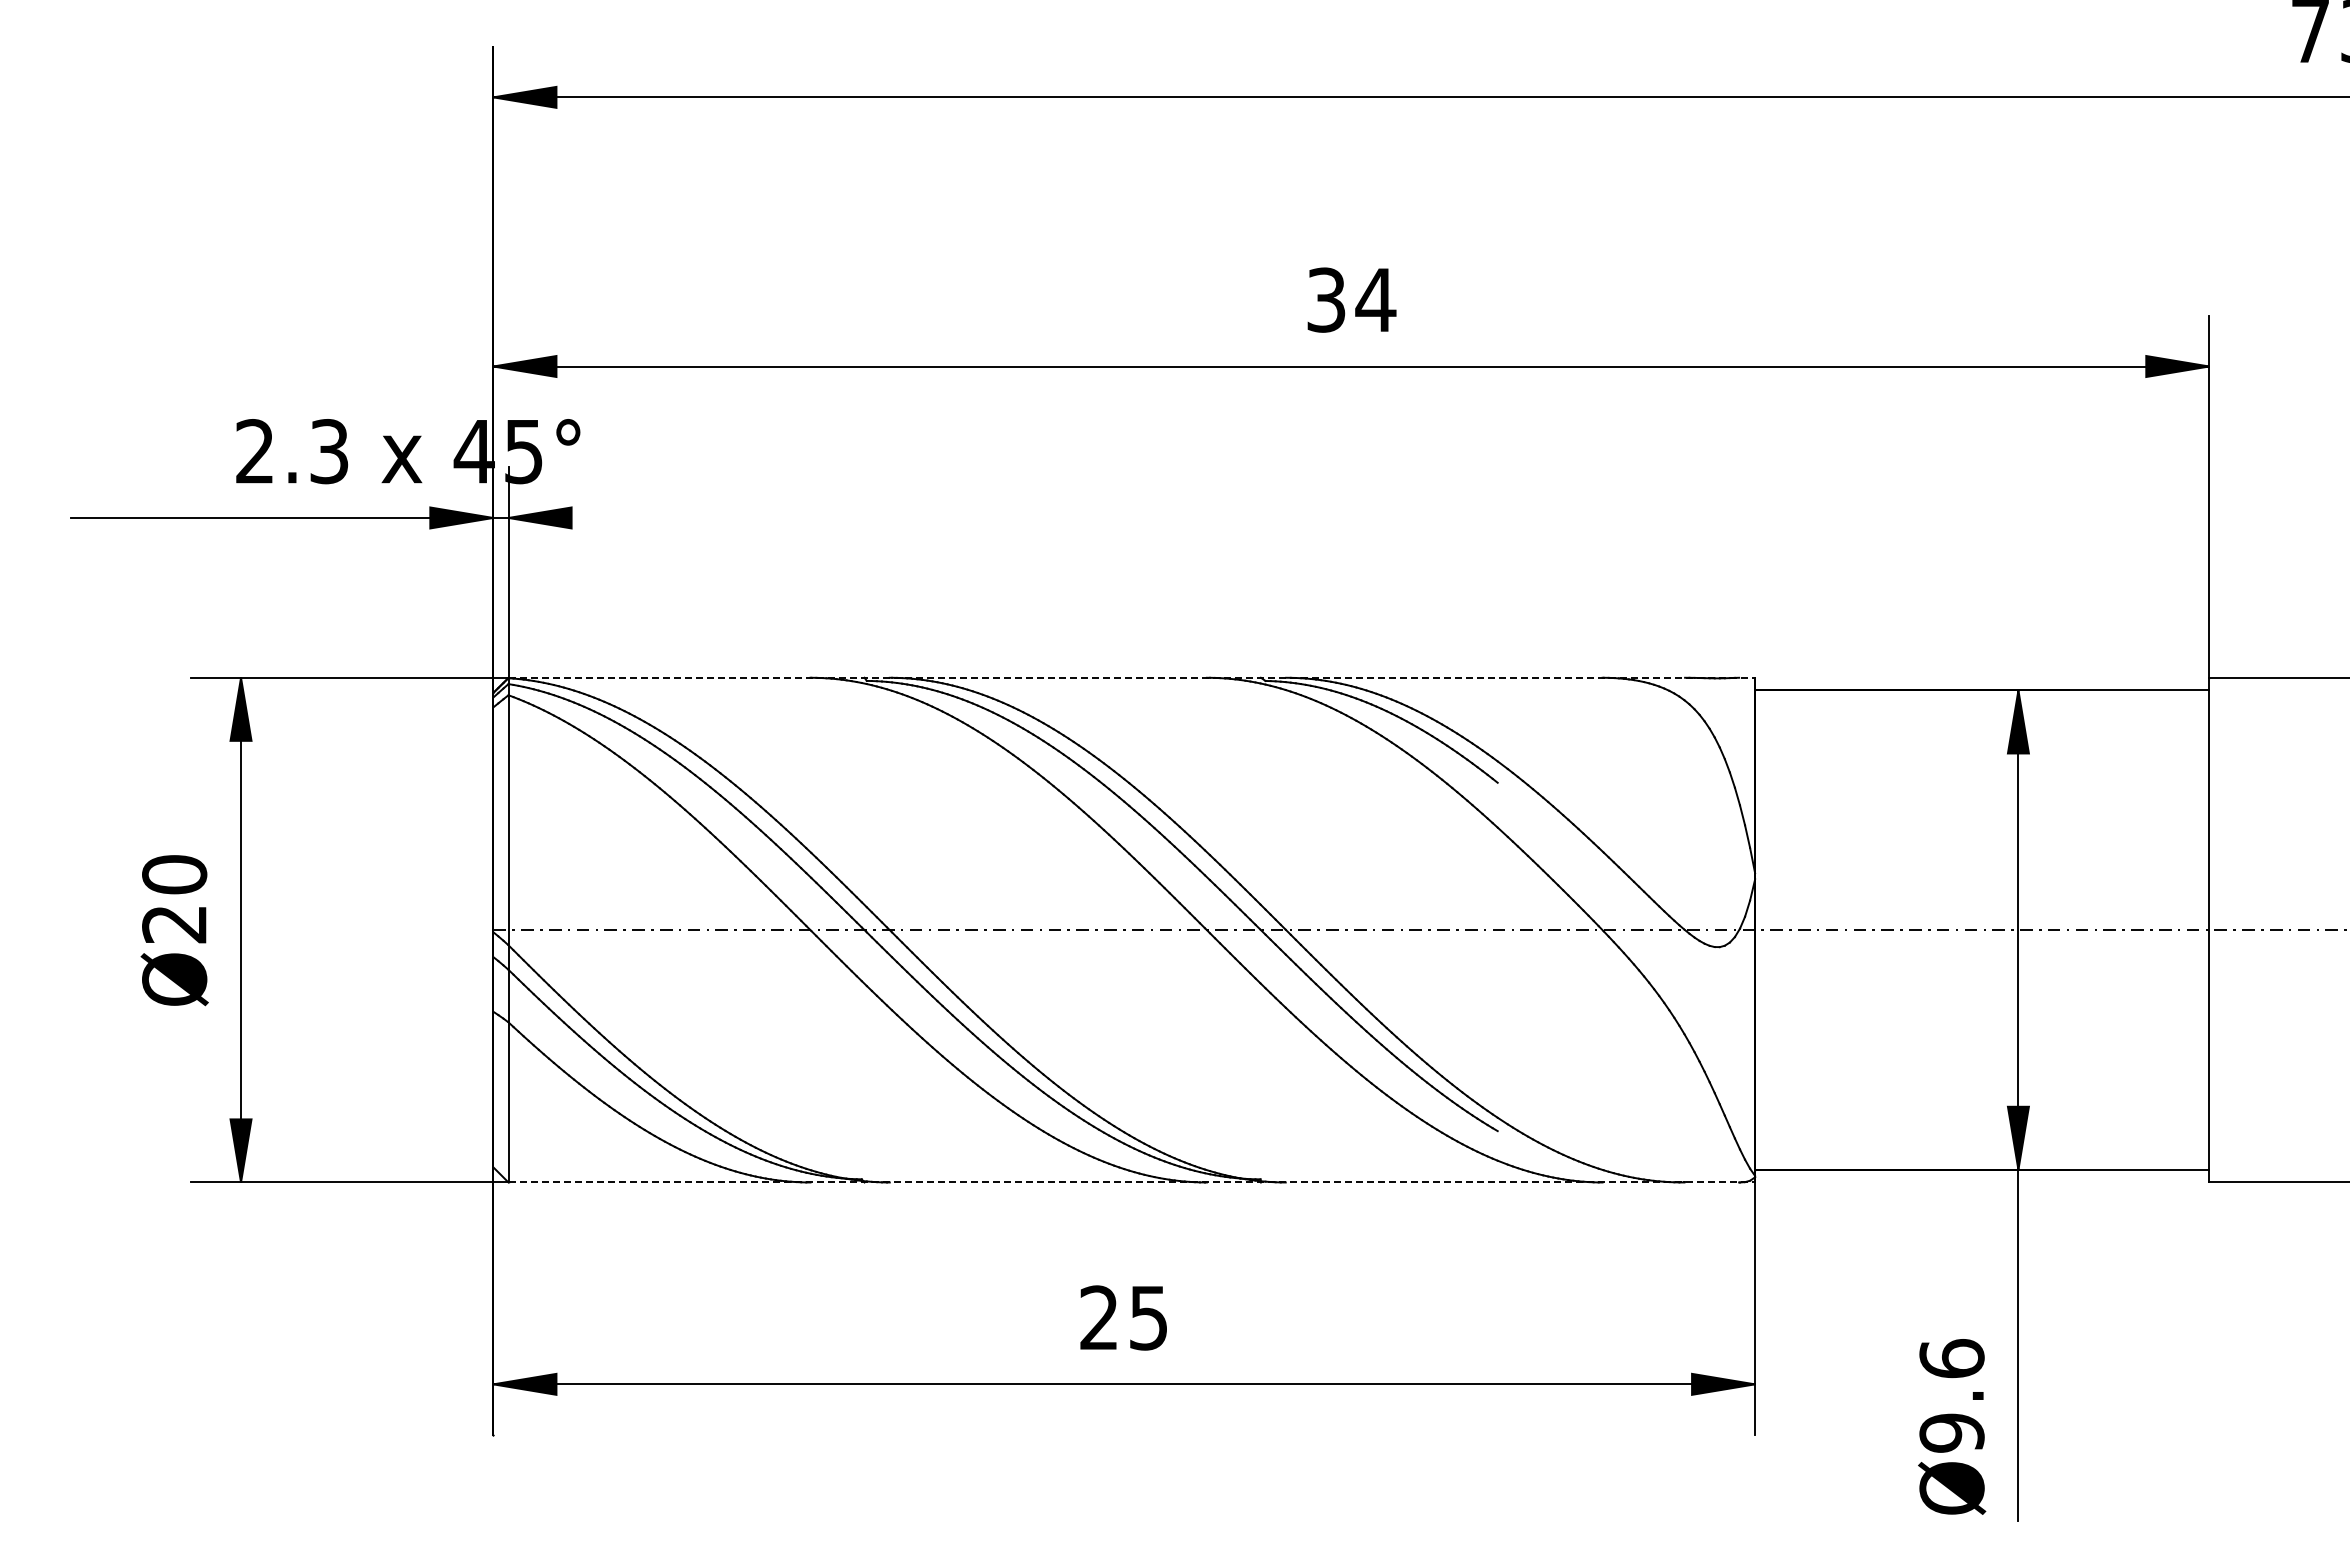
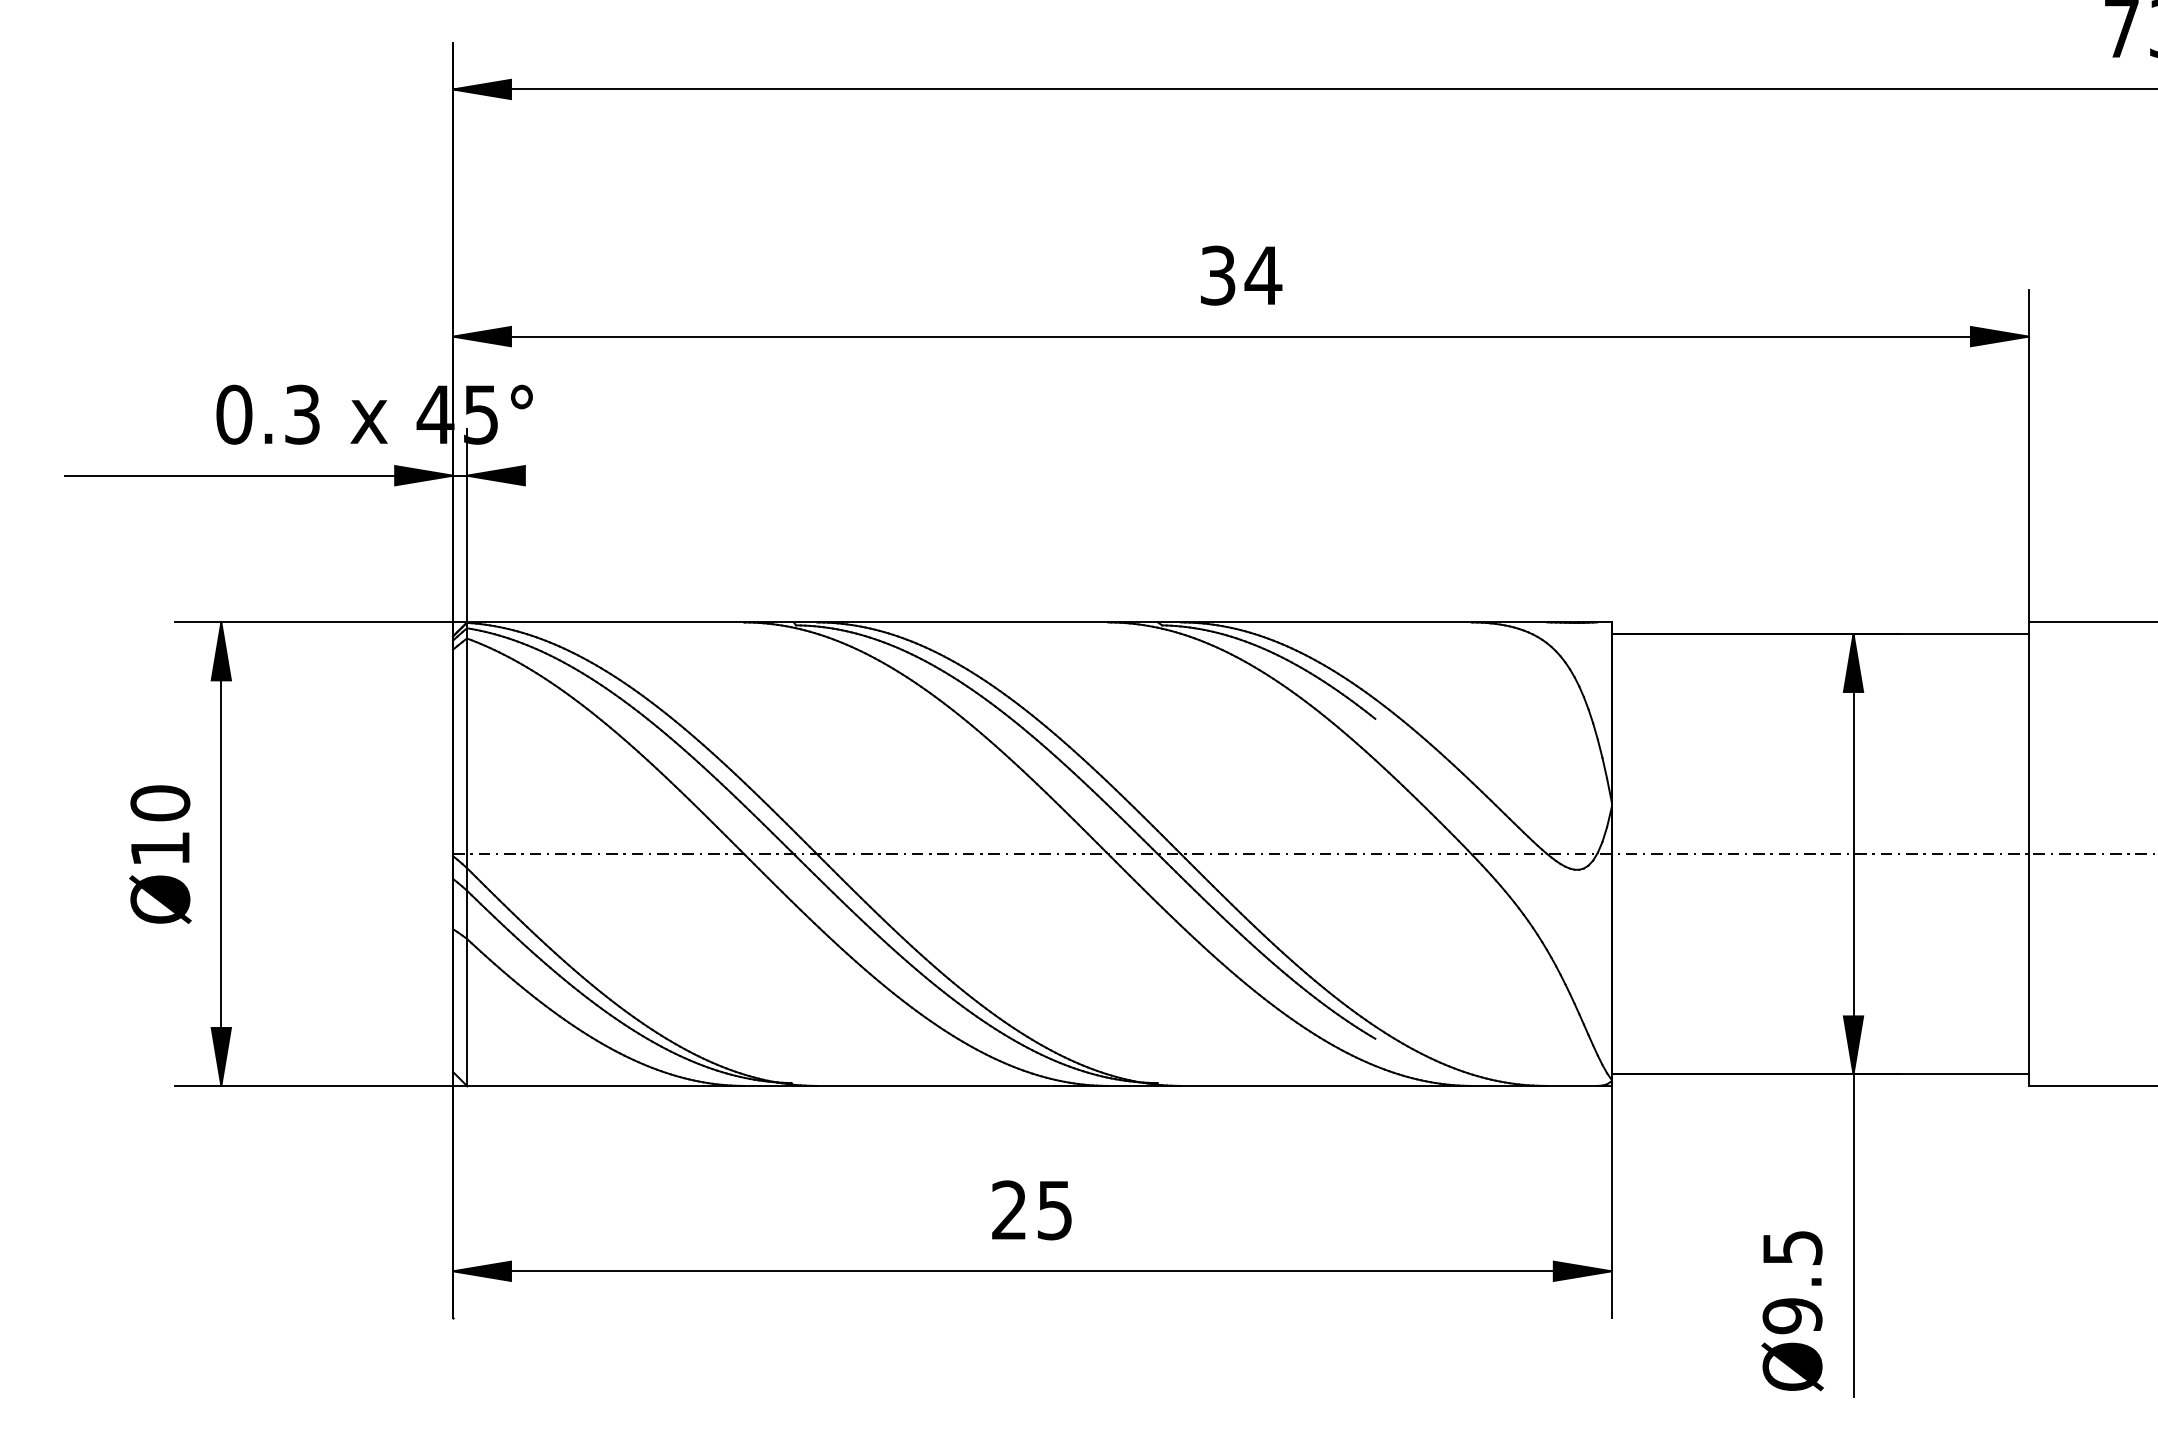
text: (254, 451) -> (233, 414), 2.3 -> 0.3
line: (1132, 677) -> (1039, 622), dashed -> solid
text: (174, 924) -> (160, 849), Ø20 -> Ø10
line: (1132, 1182) -> (1039, 1085), dashed -> solid
text: (1951, 1358) -> (1792, 1247), Ø9.6 -> Ø9.5

